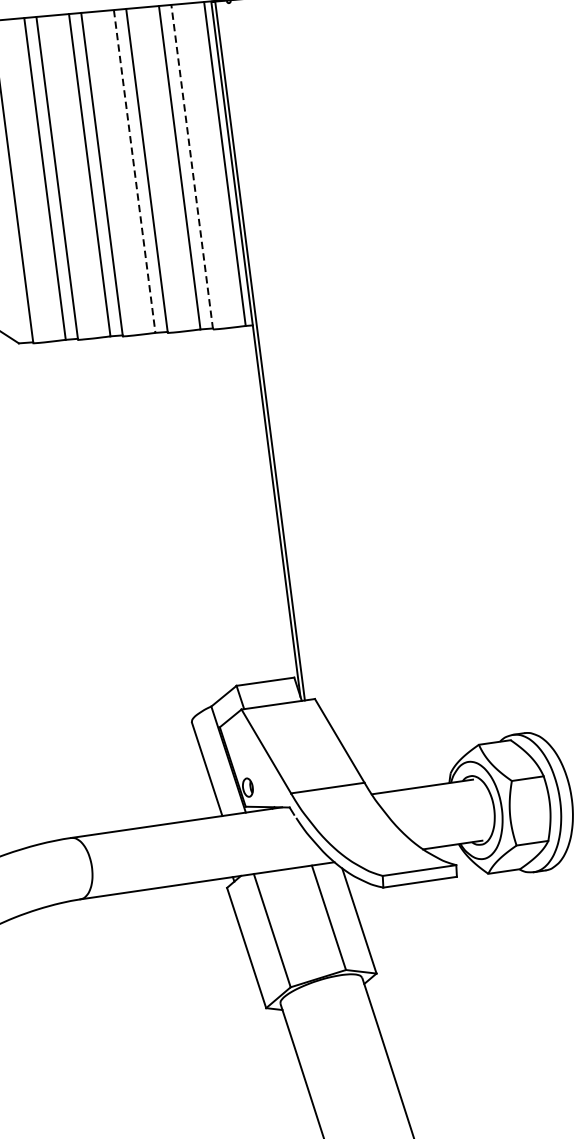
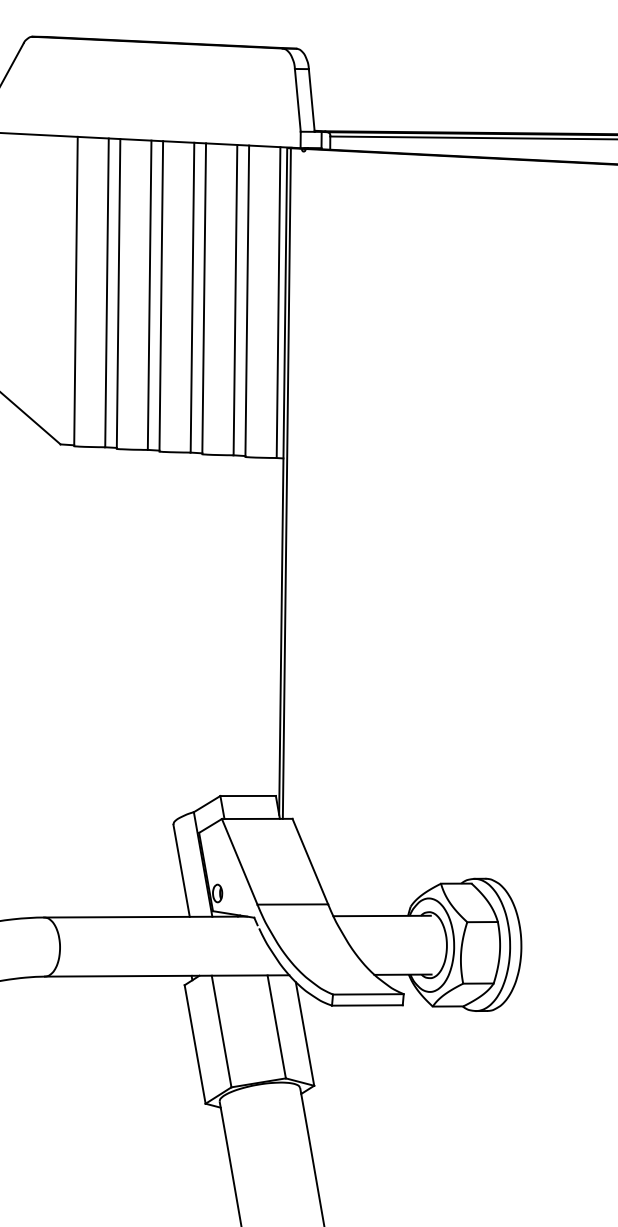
line: (192, 167) -> (247, 301), dashed -> solid
line: (134, 171) -> (192, 297), dashed -> solid

